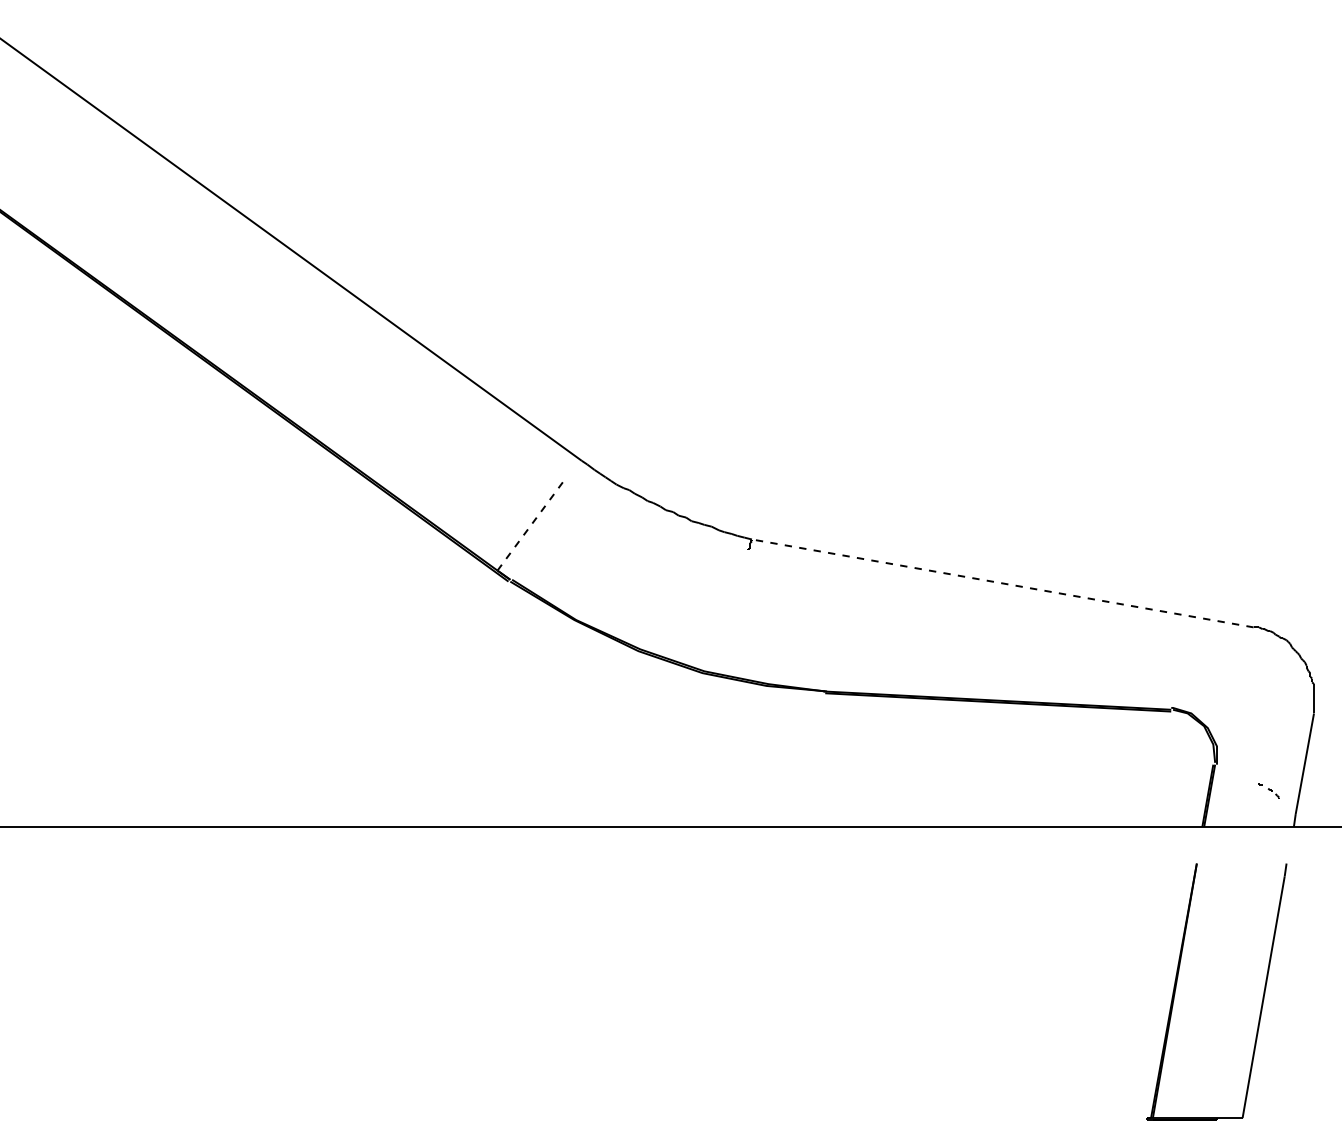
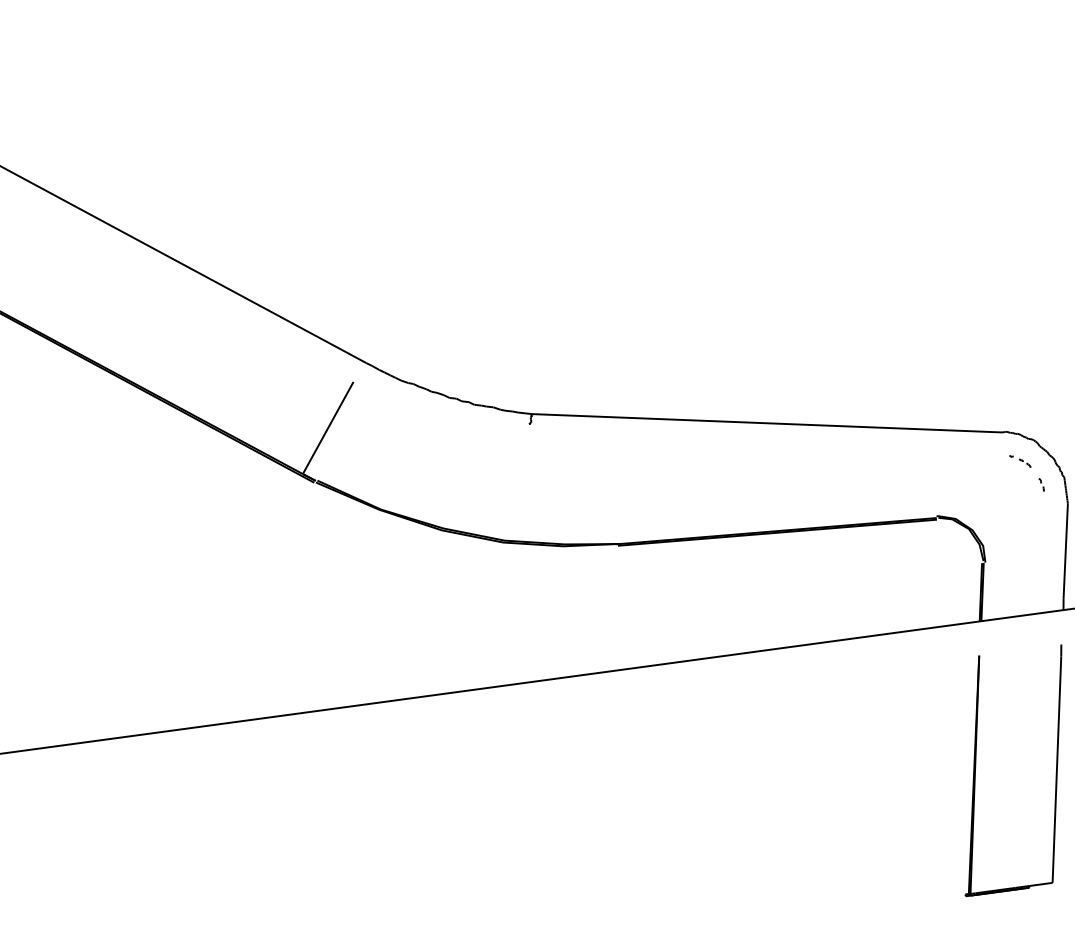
line: (531, 524) -> (328, 427), dashed -> solid
line: (1002, 583) -> (766, 423), dashed -> solid
part: (1288, 688) -> (1041, 484), added
part: (1268, 790) -> (1019, 460), moved

